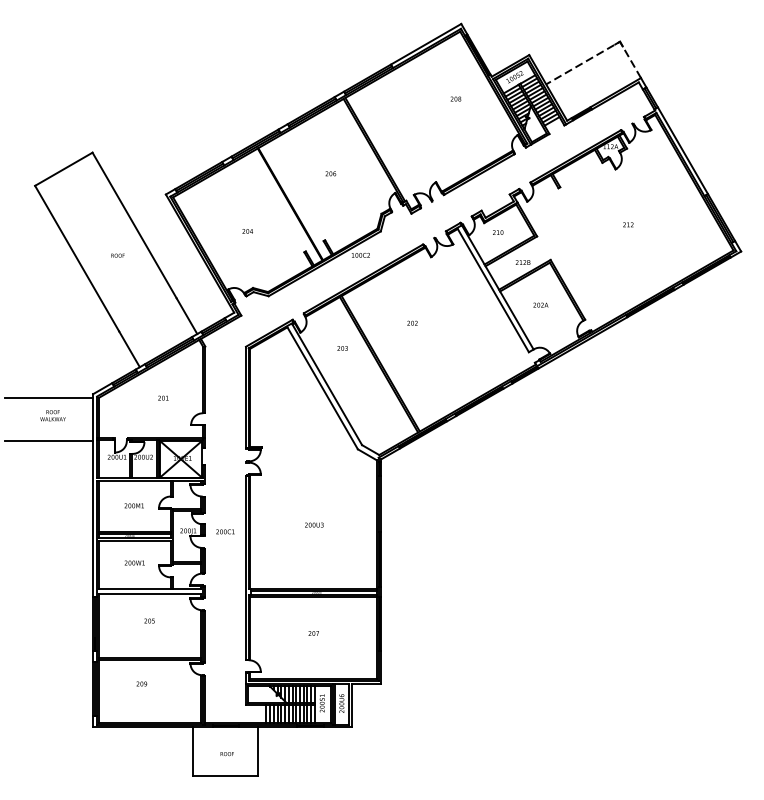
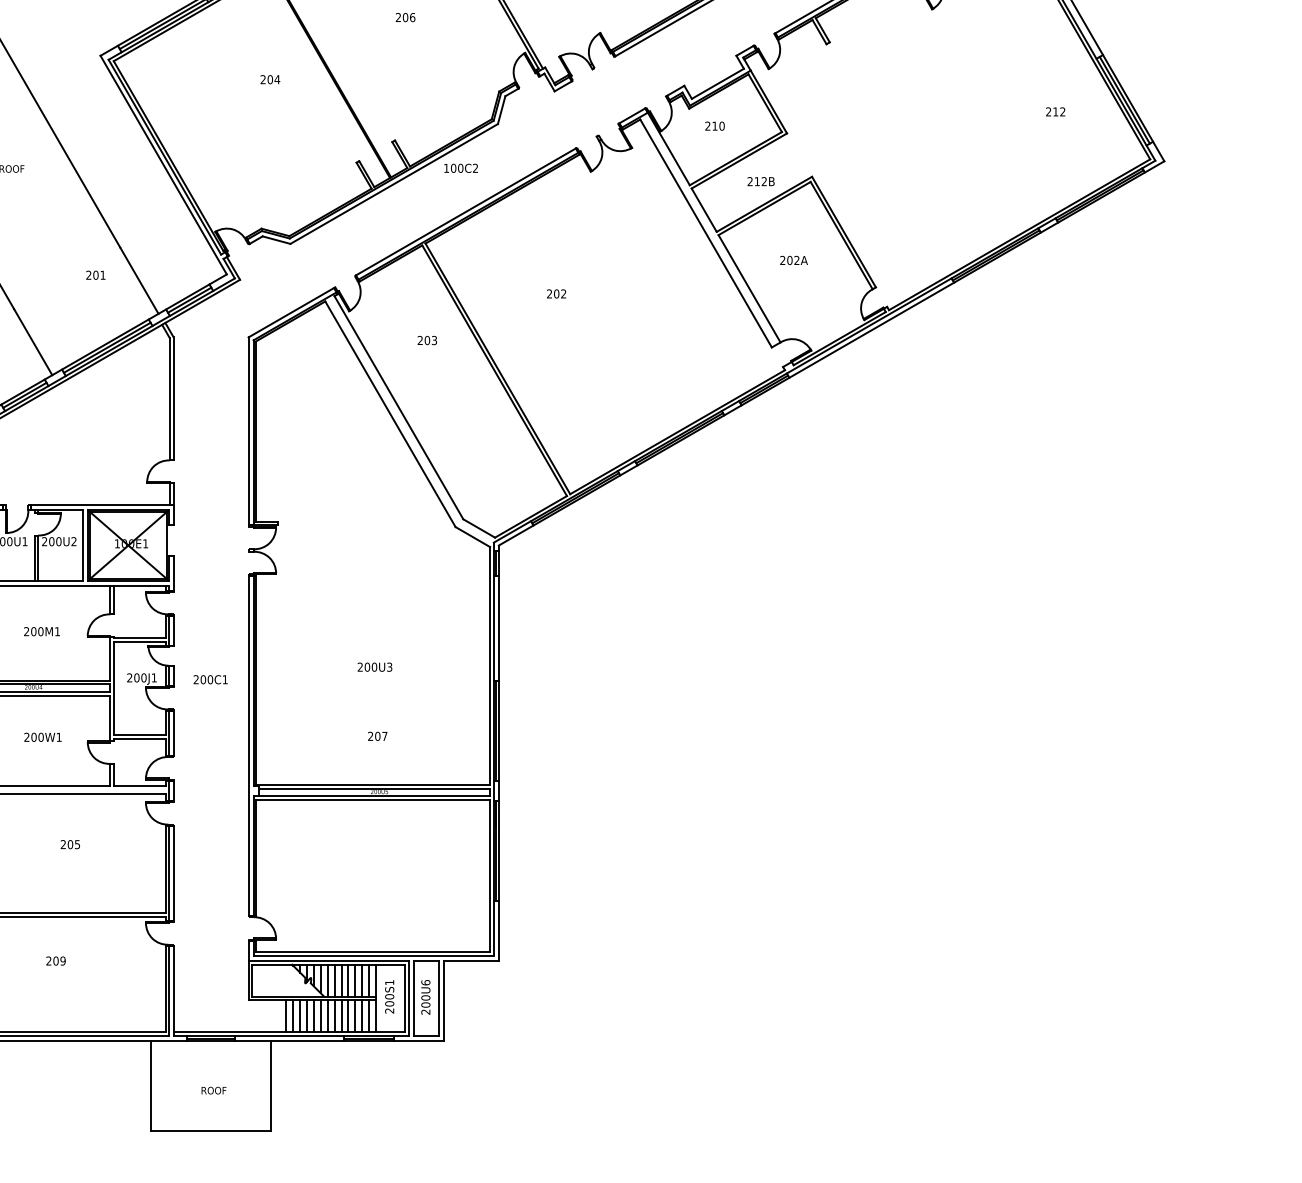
text: (628, 224) -> (1055, 111), moved
text: (247, 231) -> (269, 79), moved
text: (163, 397) -> (96, 274), moved
text: (313, 633) -> (377, 736), moved

